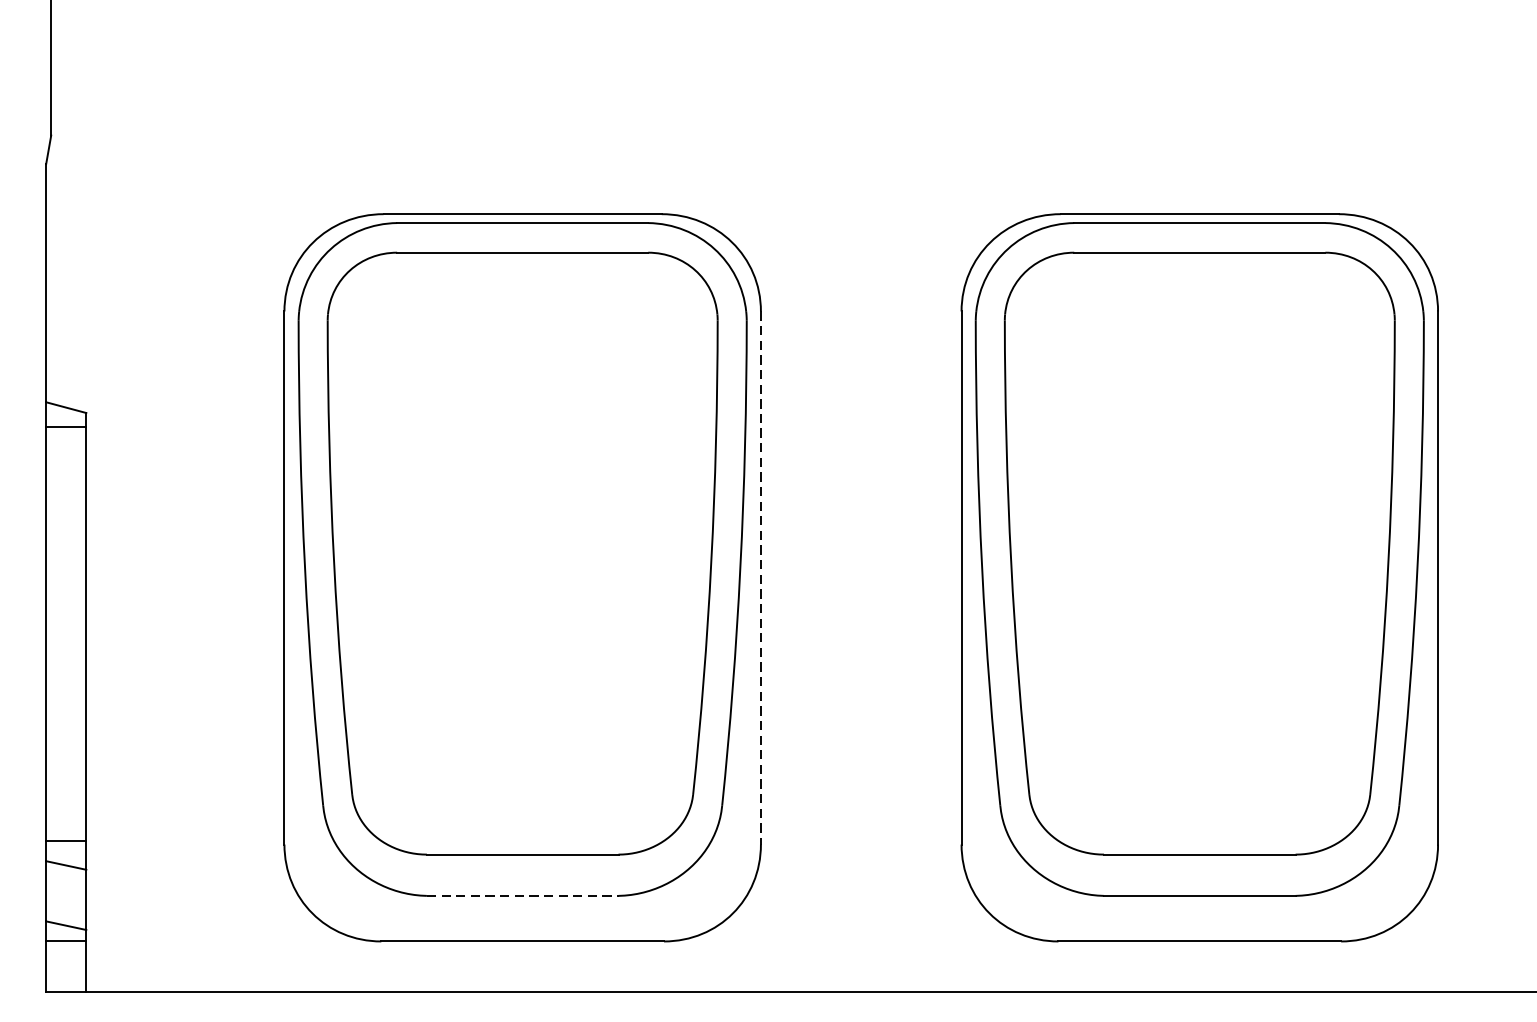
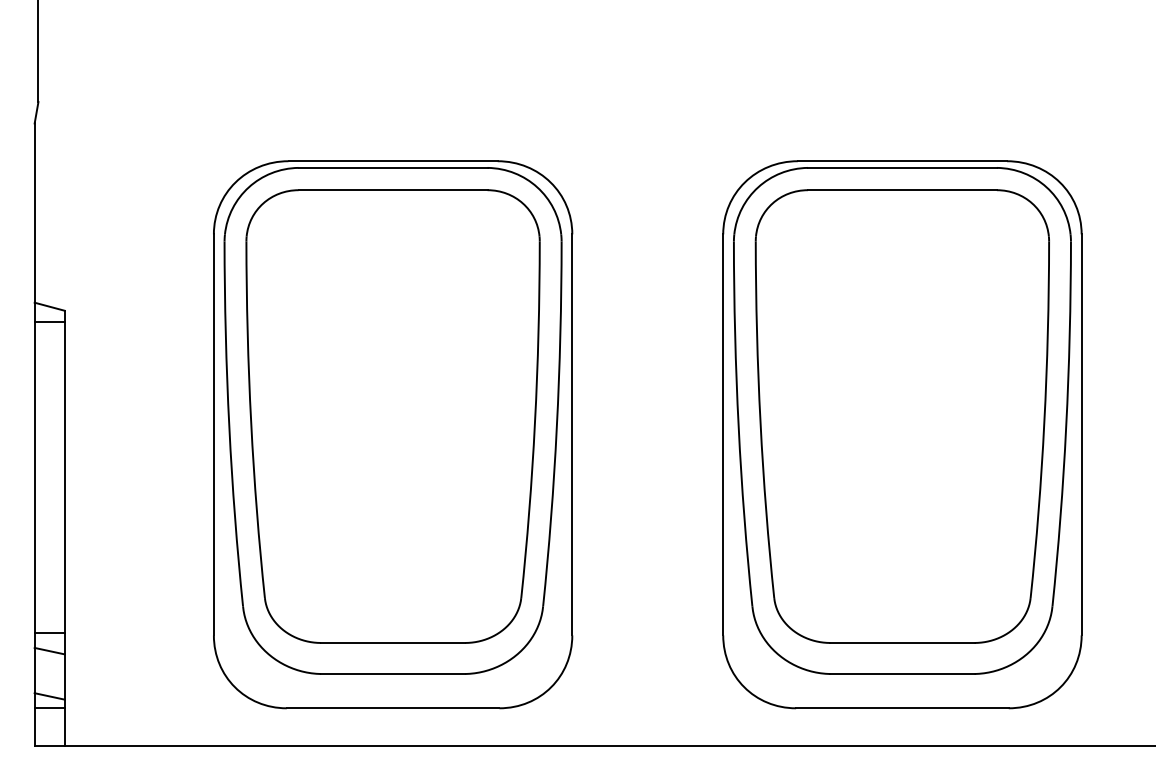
line: (761, 577) -> (572, 434), dashed -> solid
line: (523, 896) -> (393, 674), dashed -> solid

